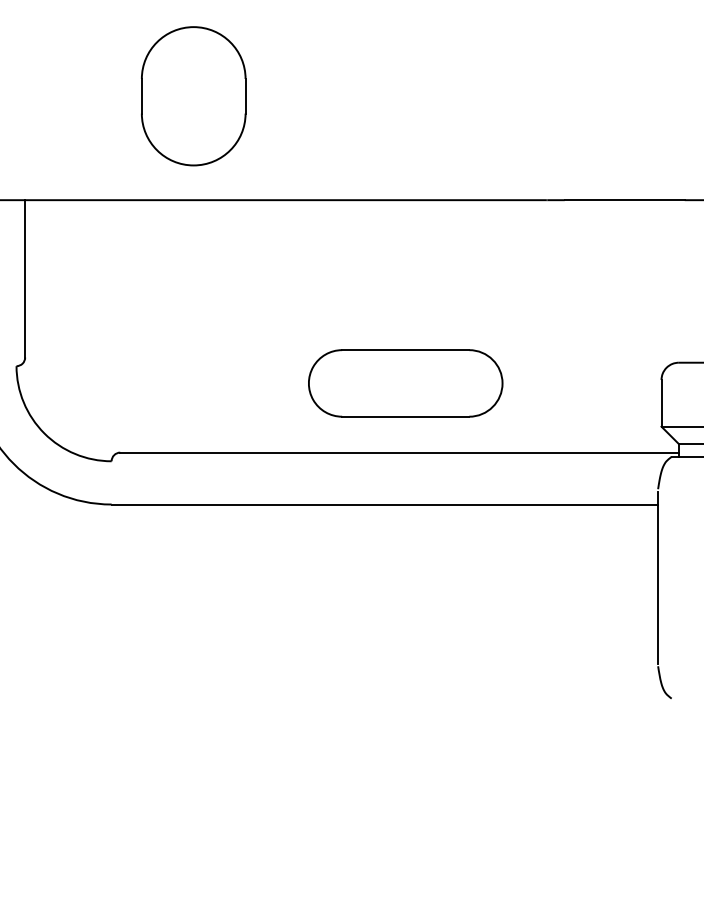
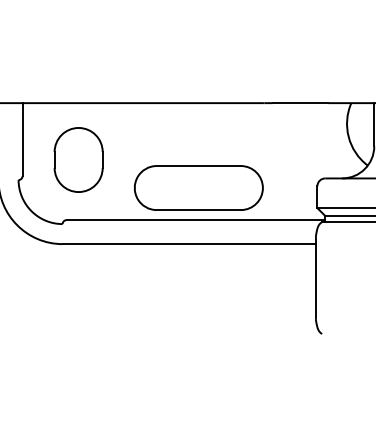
part: (193, 95) -> (78, 159), moved
part: (404, 382) -> (198, 187), size x1.43

